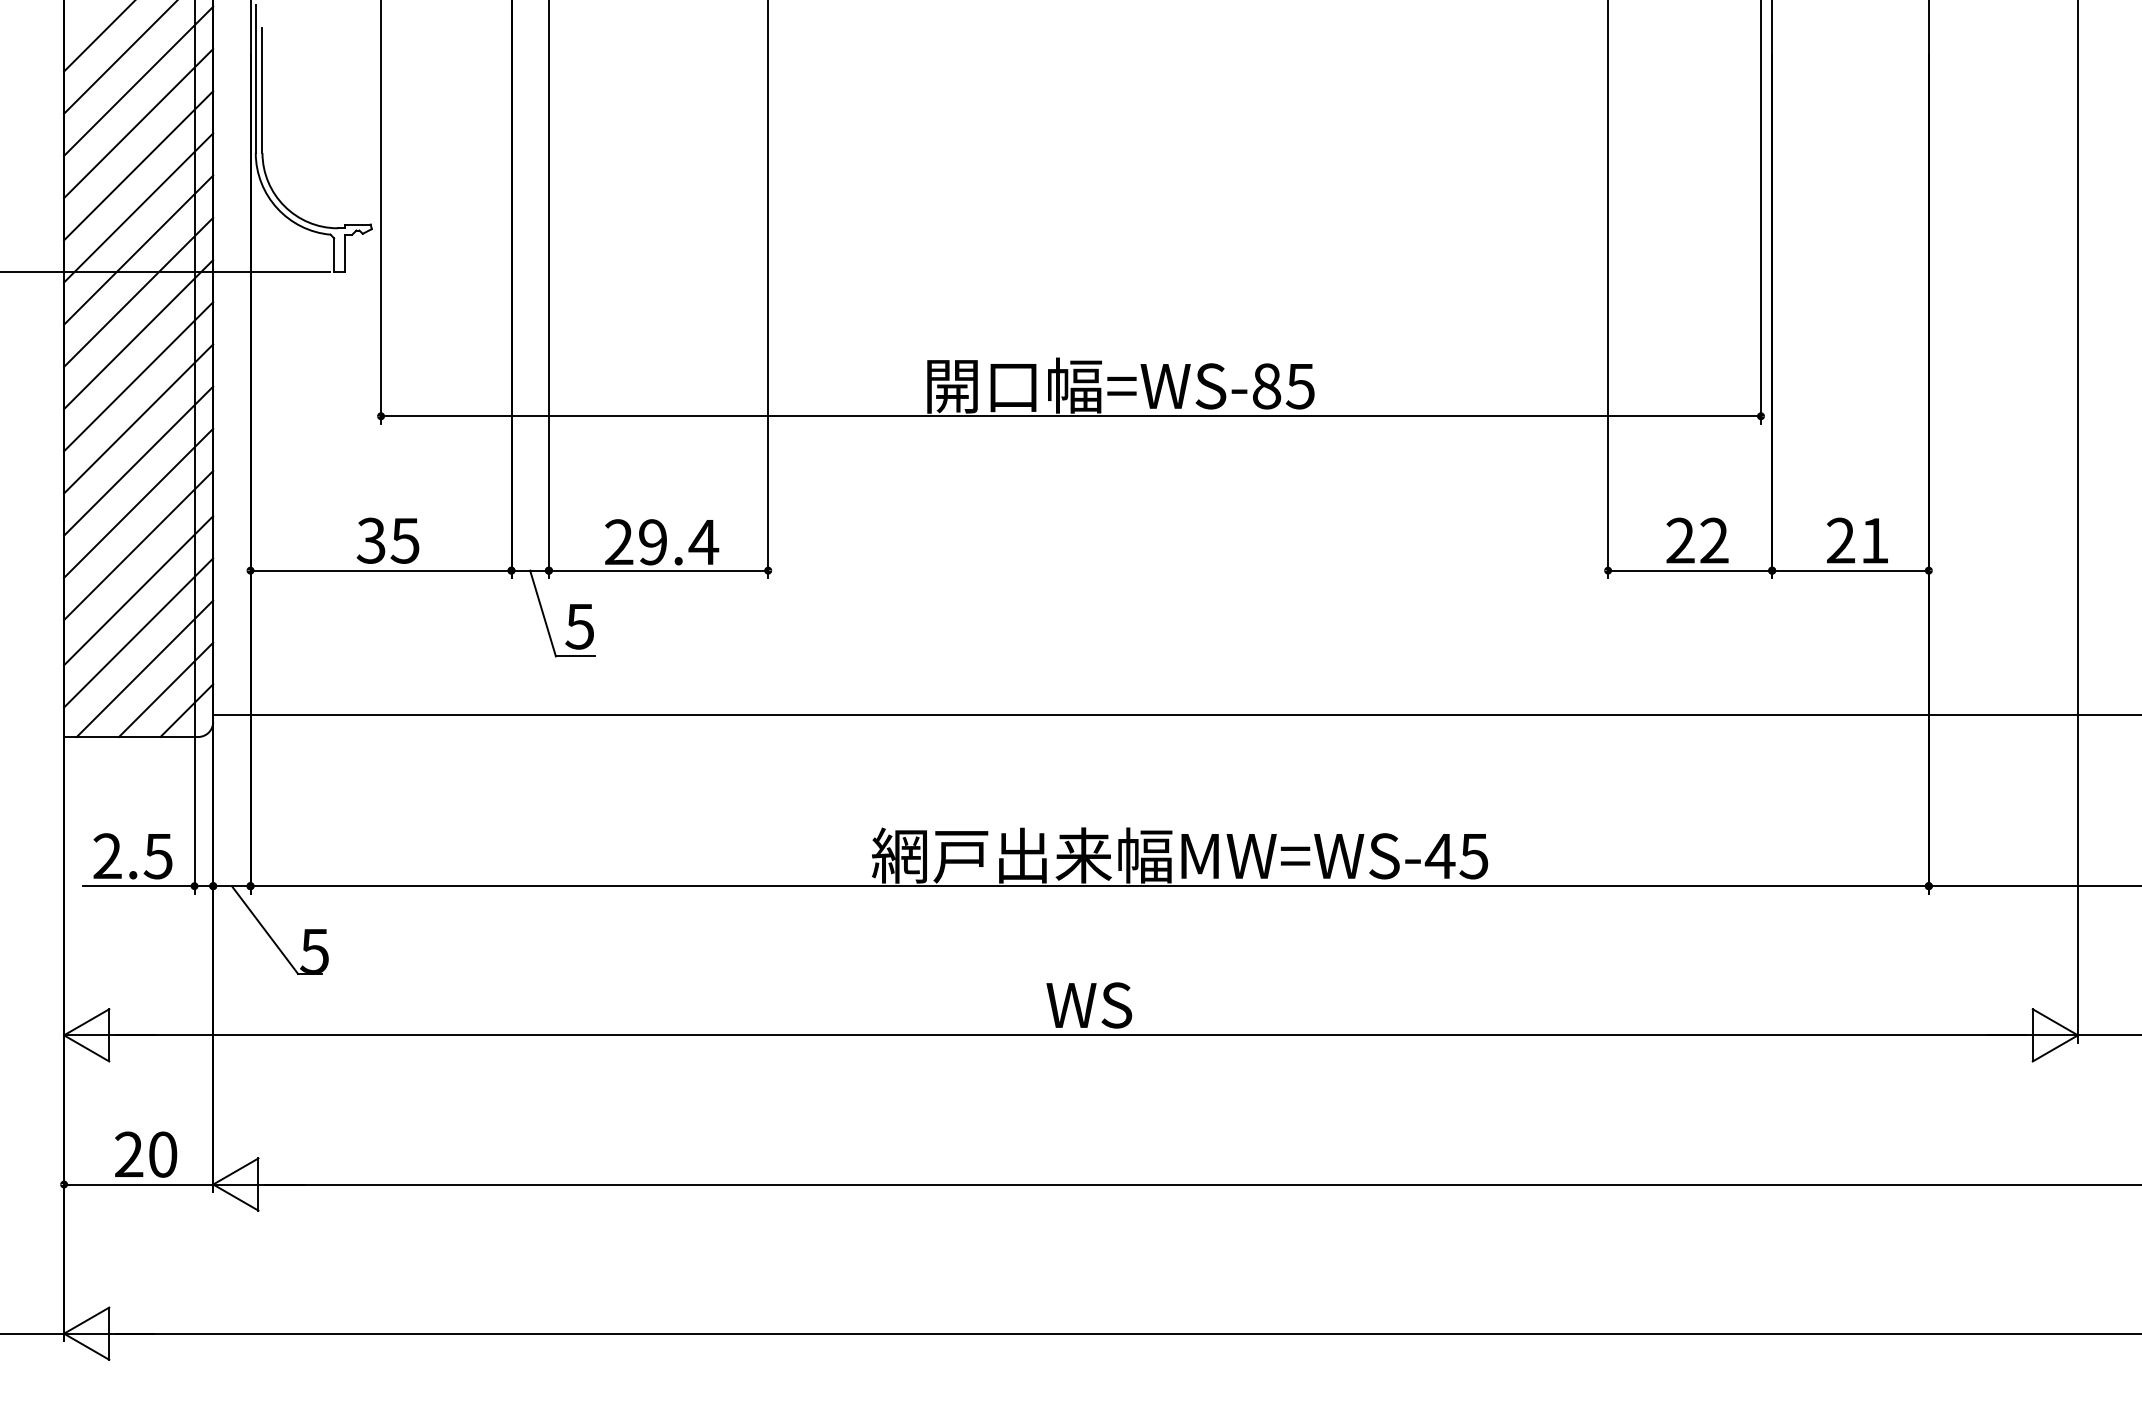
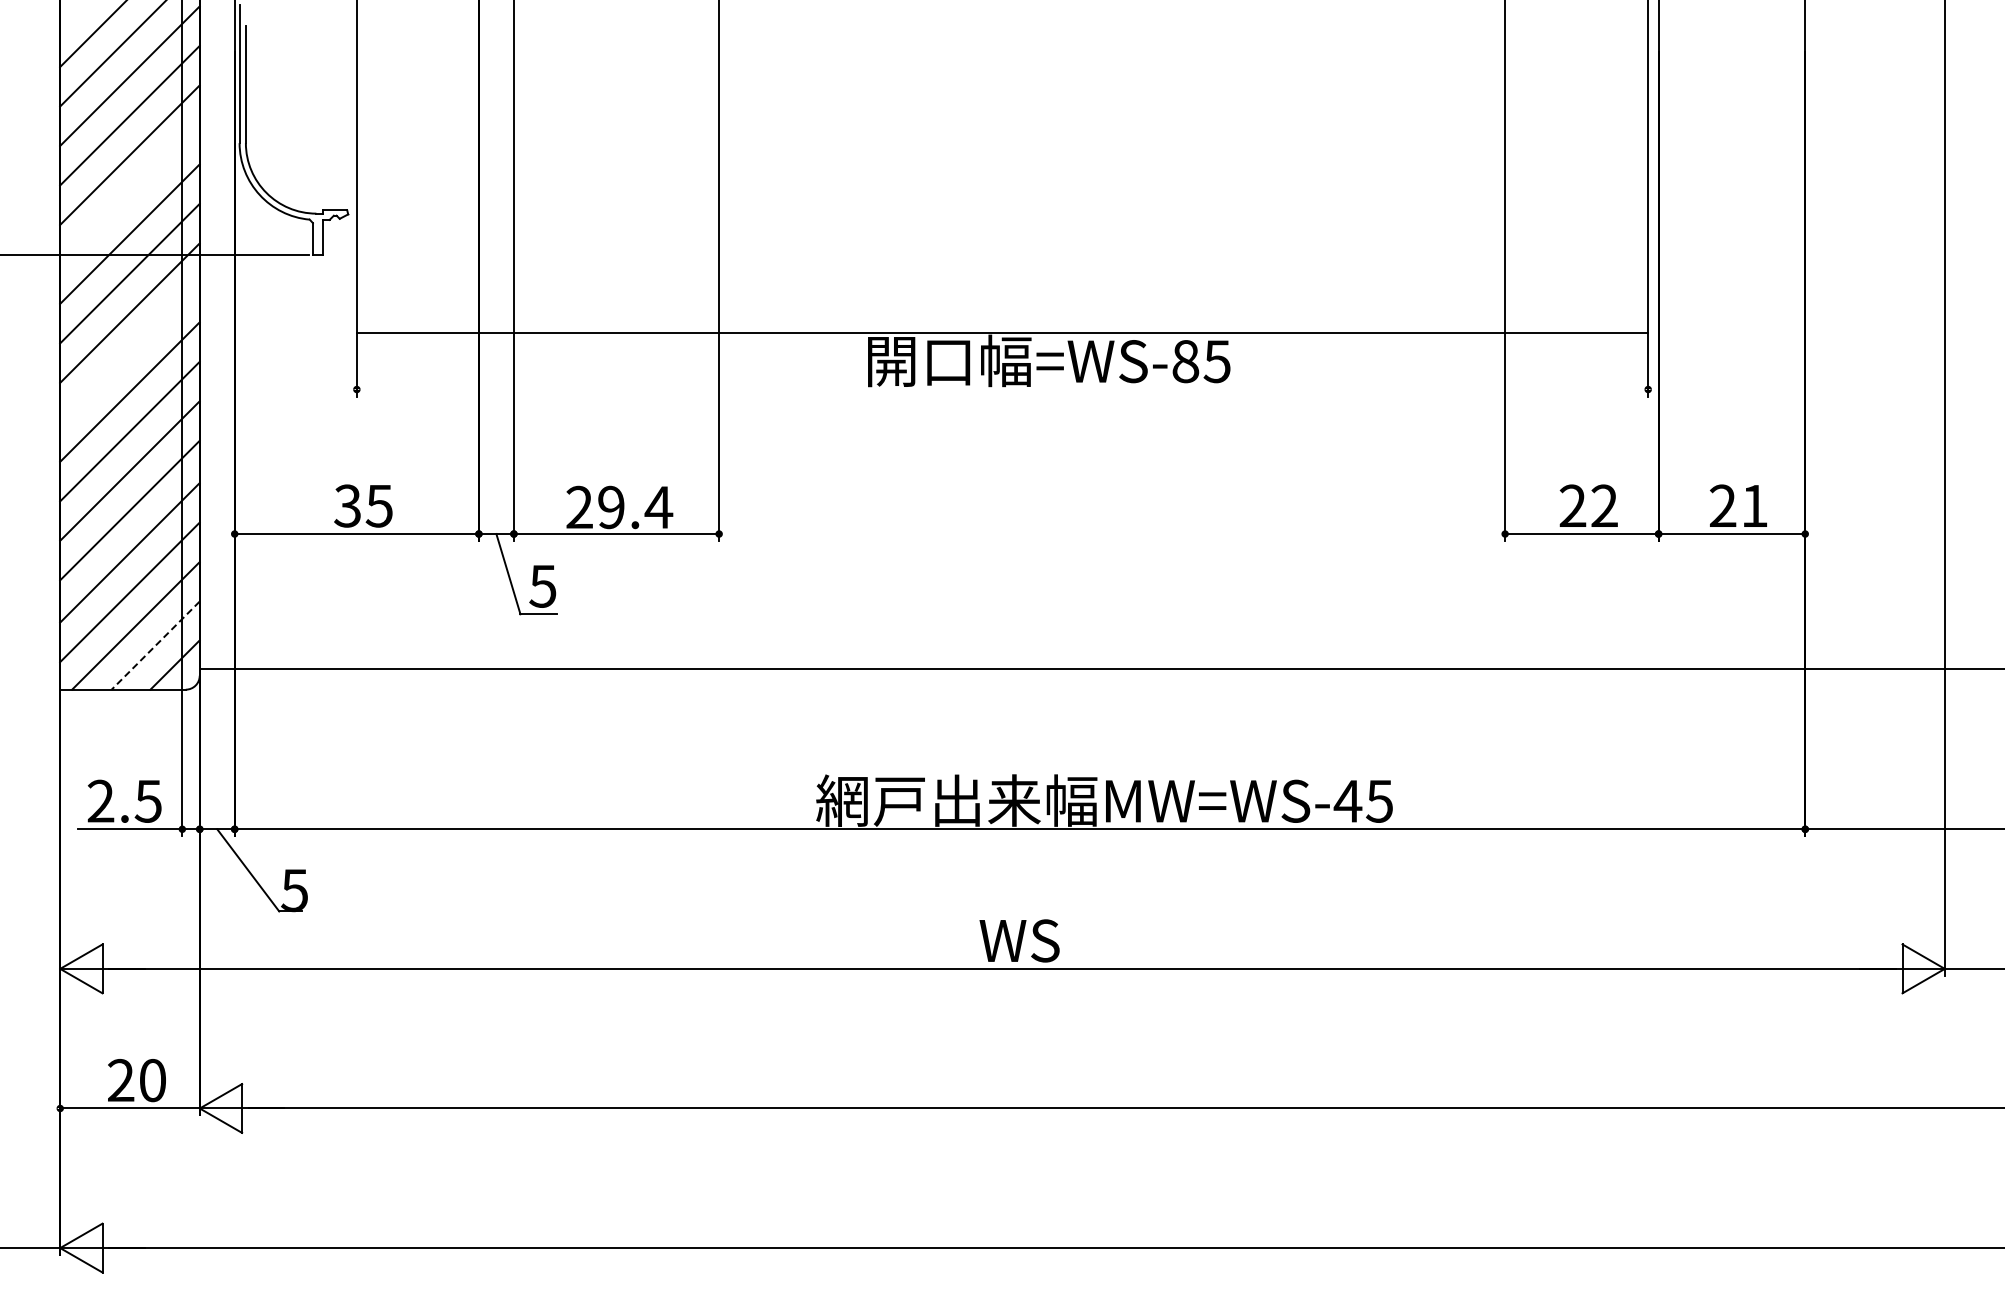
line: (138, 207) -> (129, 194), removed
line: (138, 376) -> (129, 352), removed
line: (1071, 416) -> (1002, 332), moved
line: (165, 689) -> (155, 645), solid -> dashed

